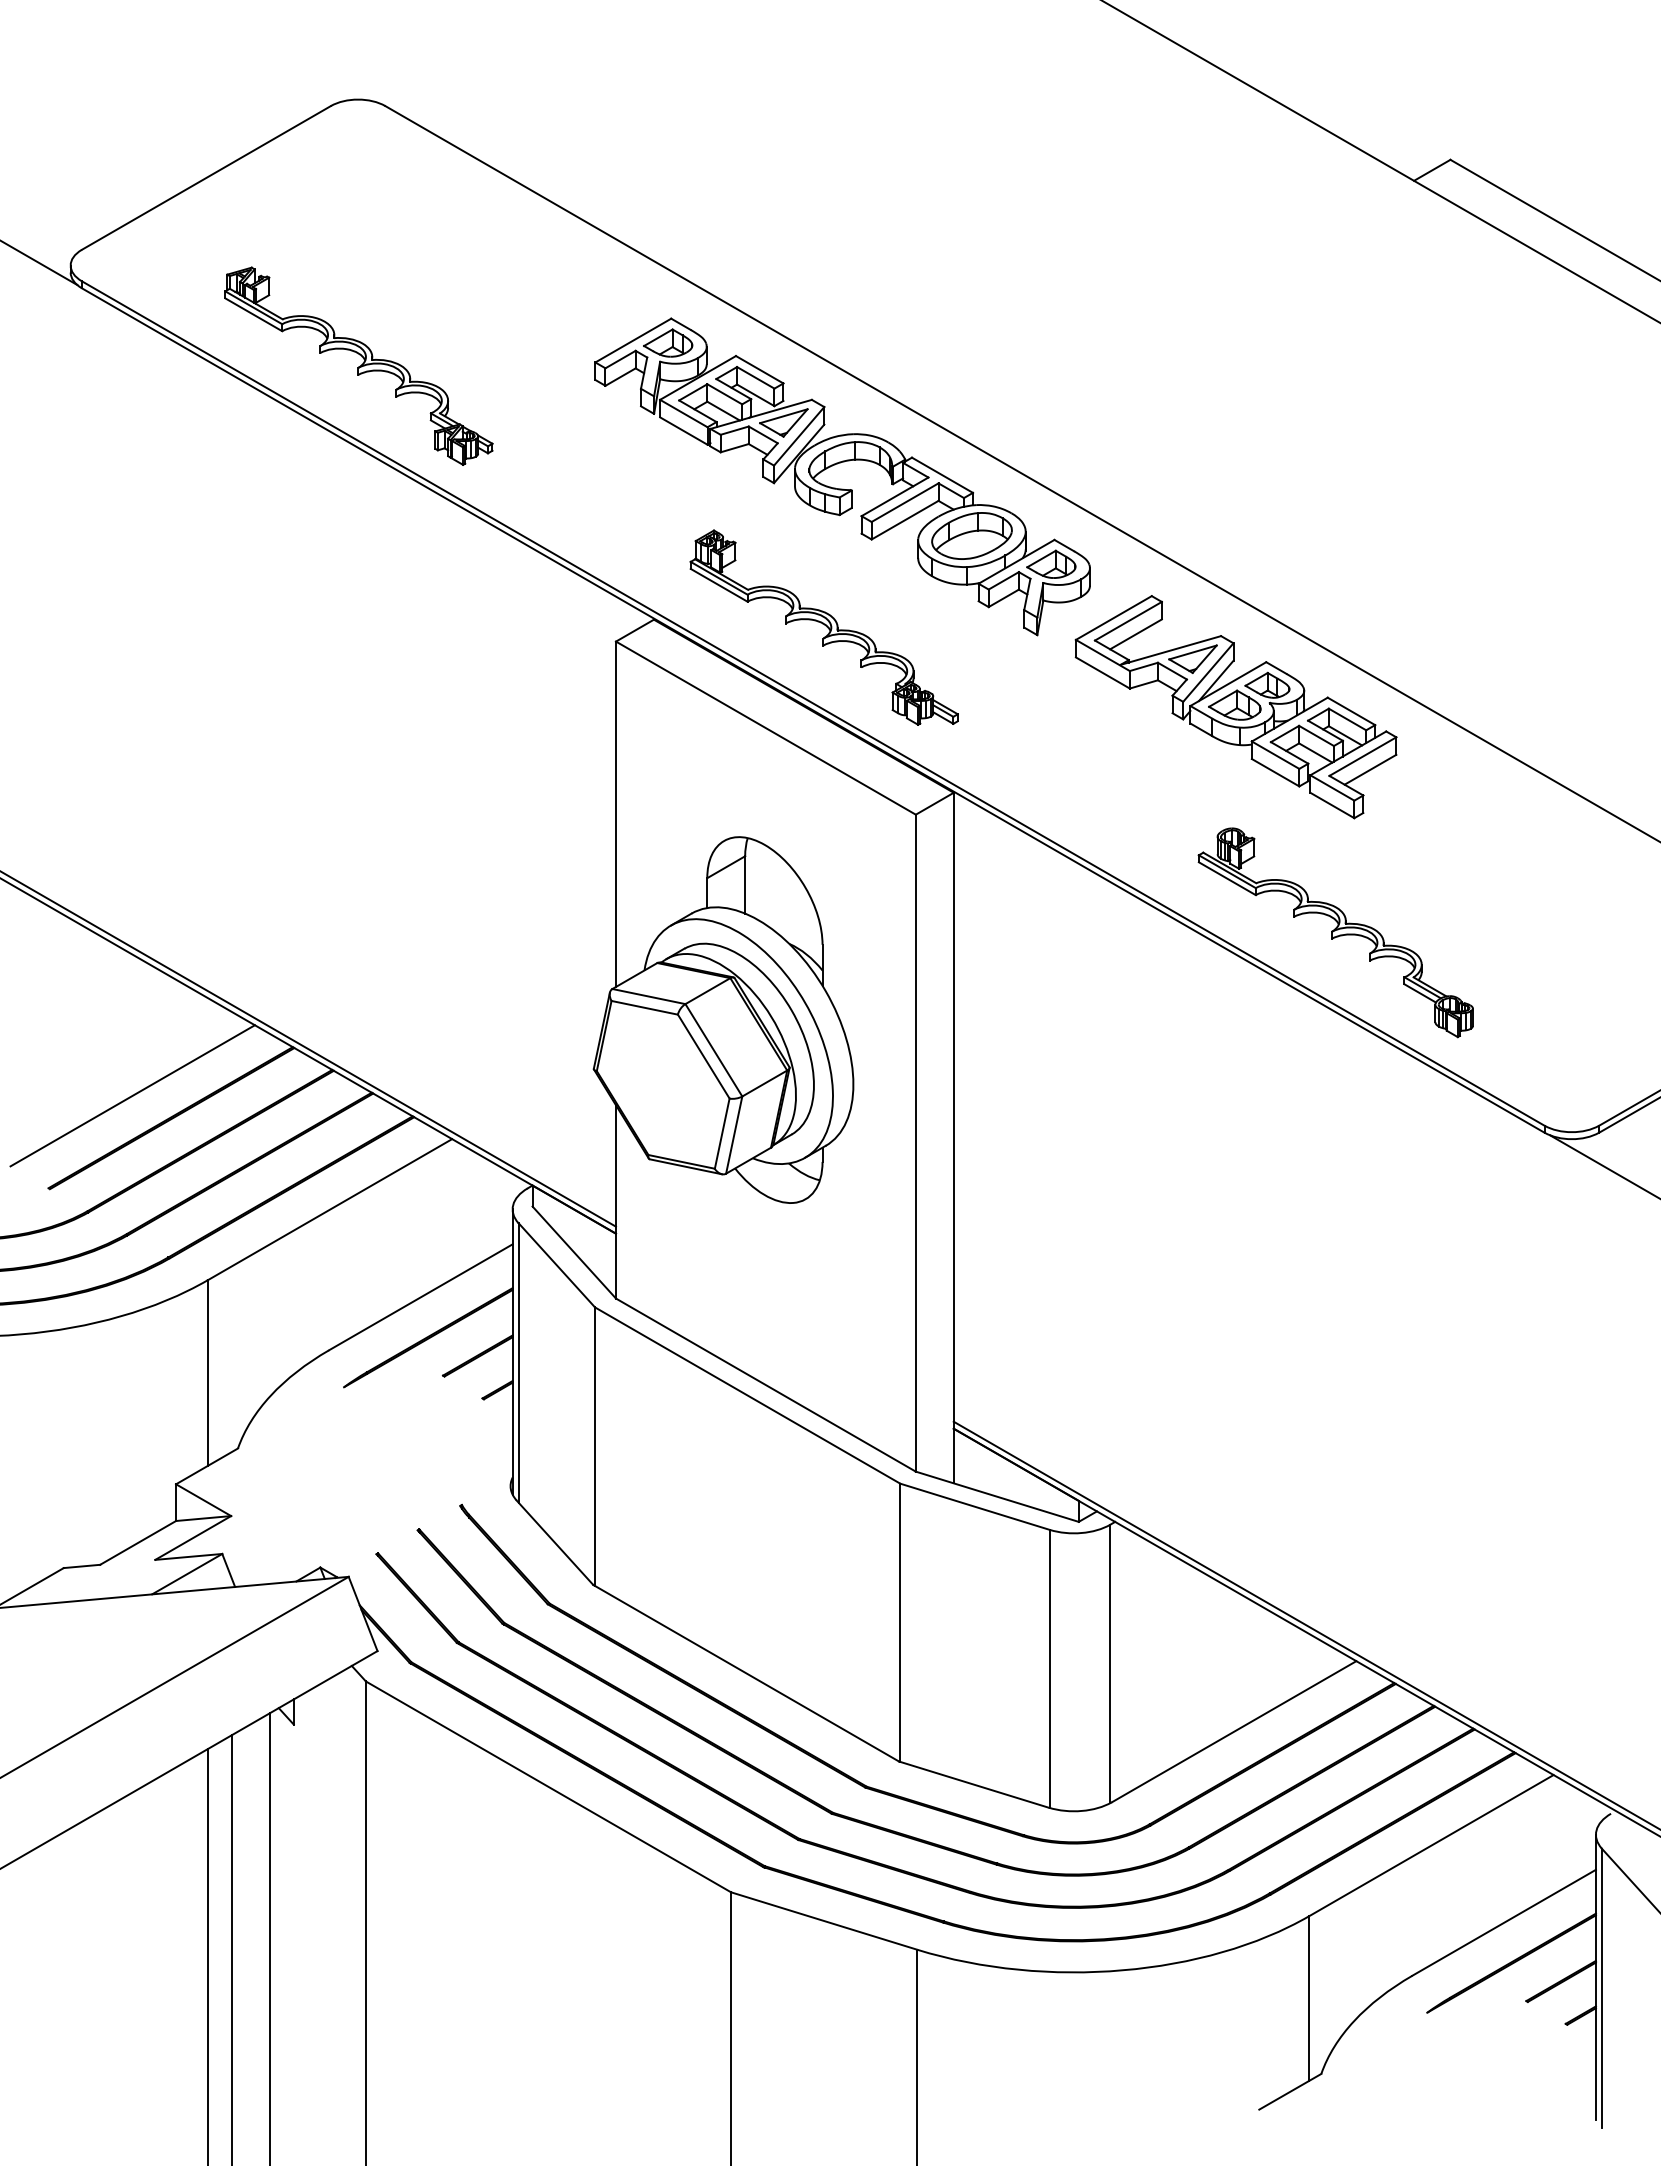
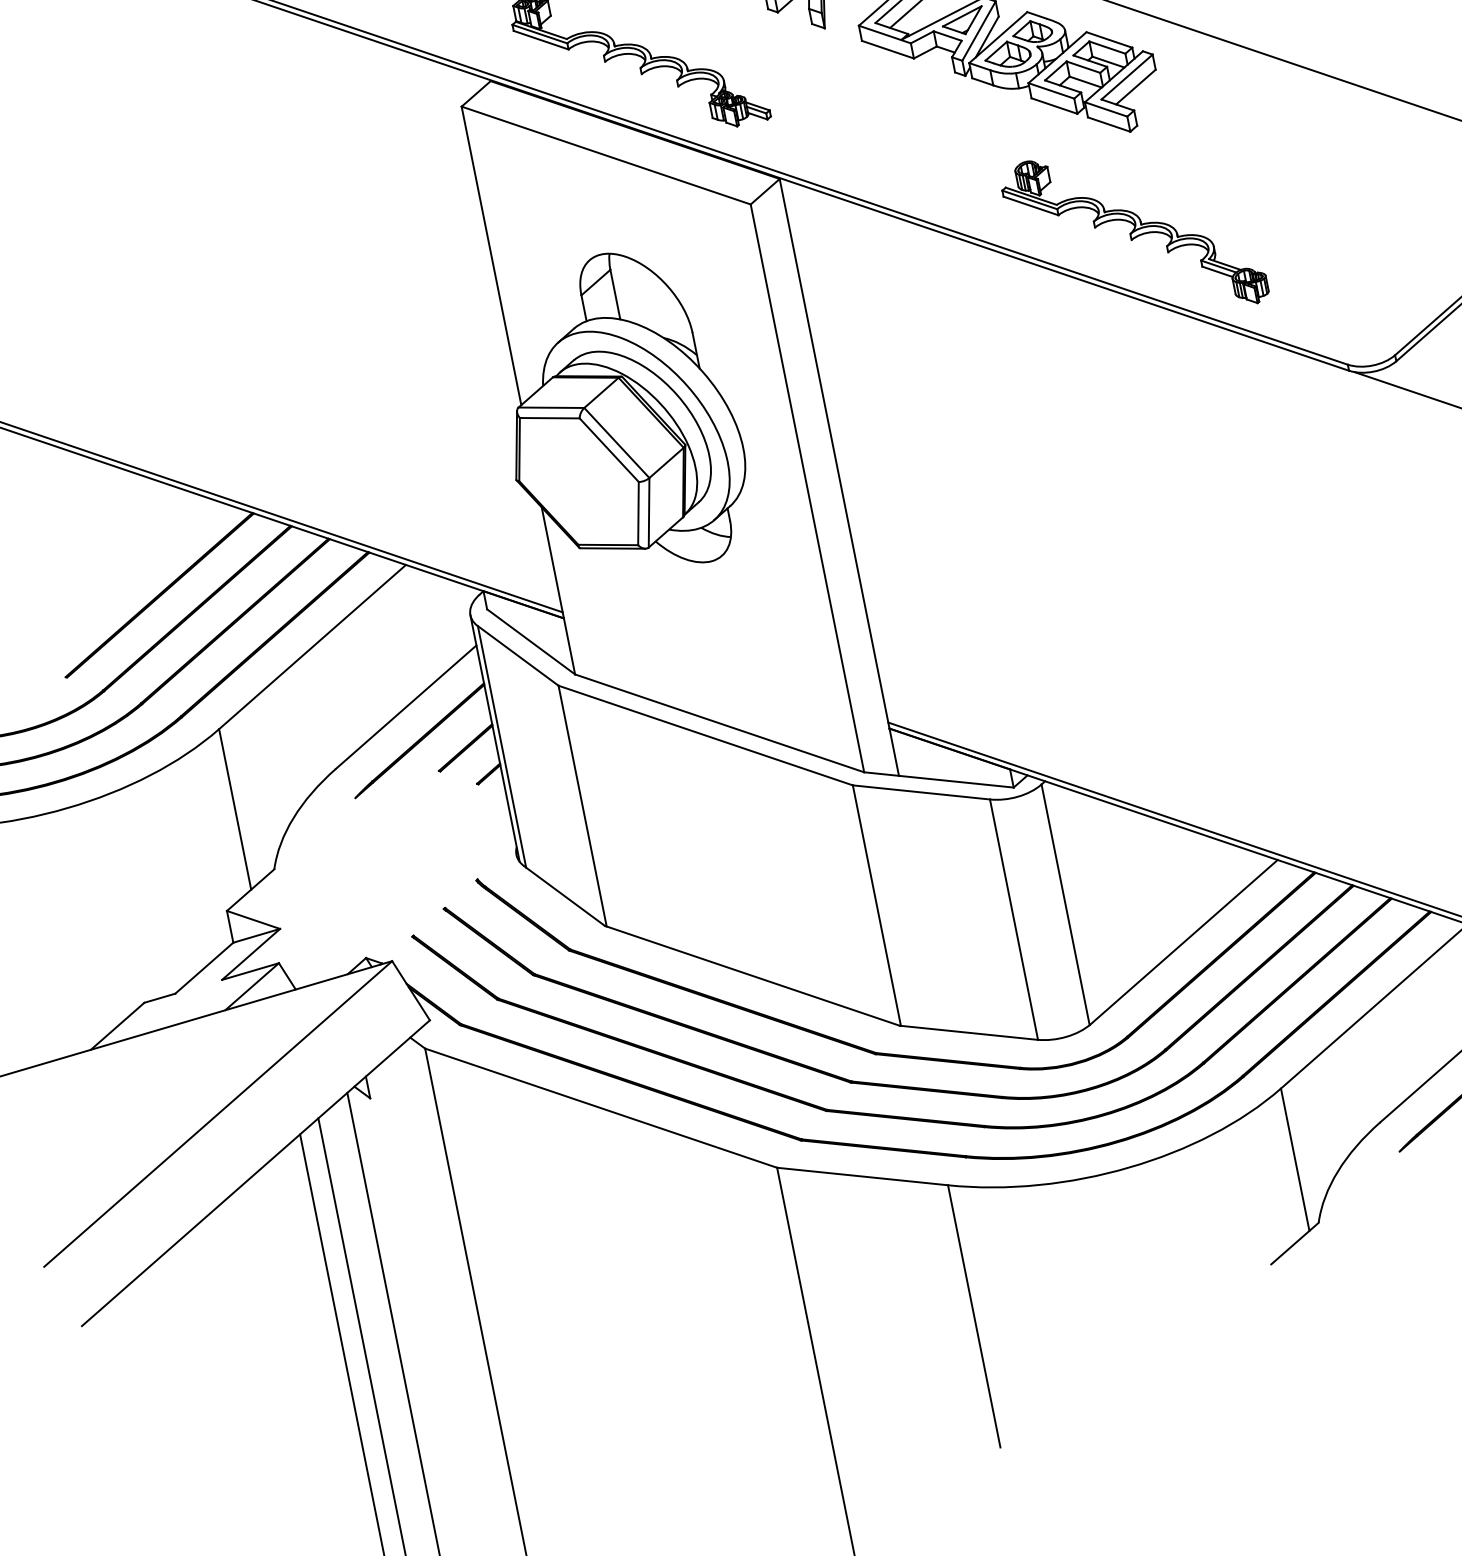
line: (132, 1095) -> (122, 582), removed

